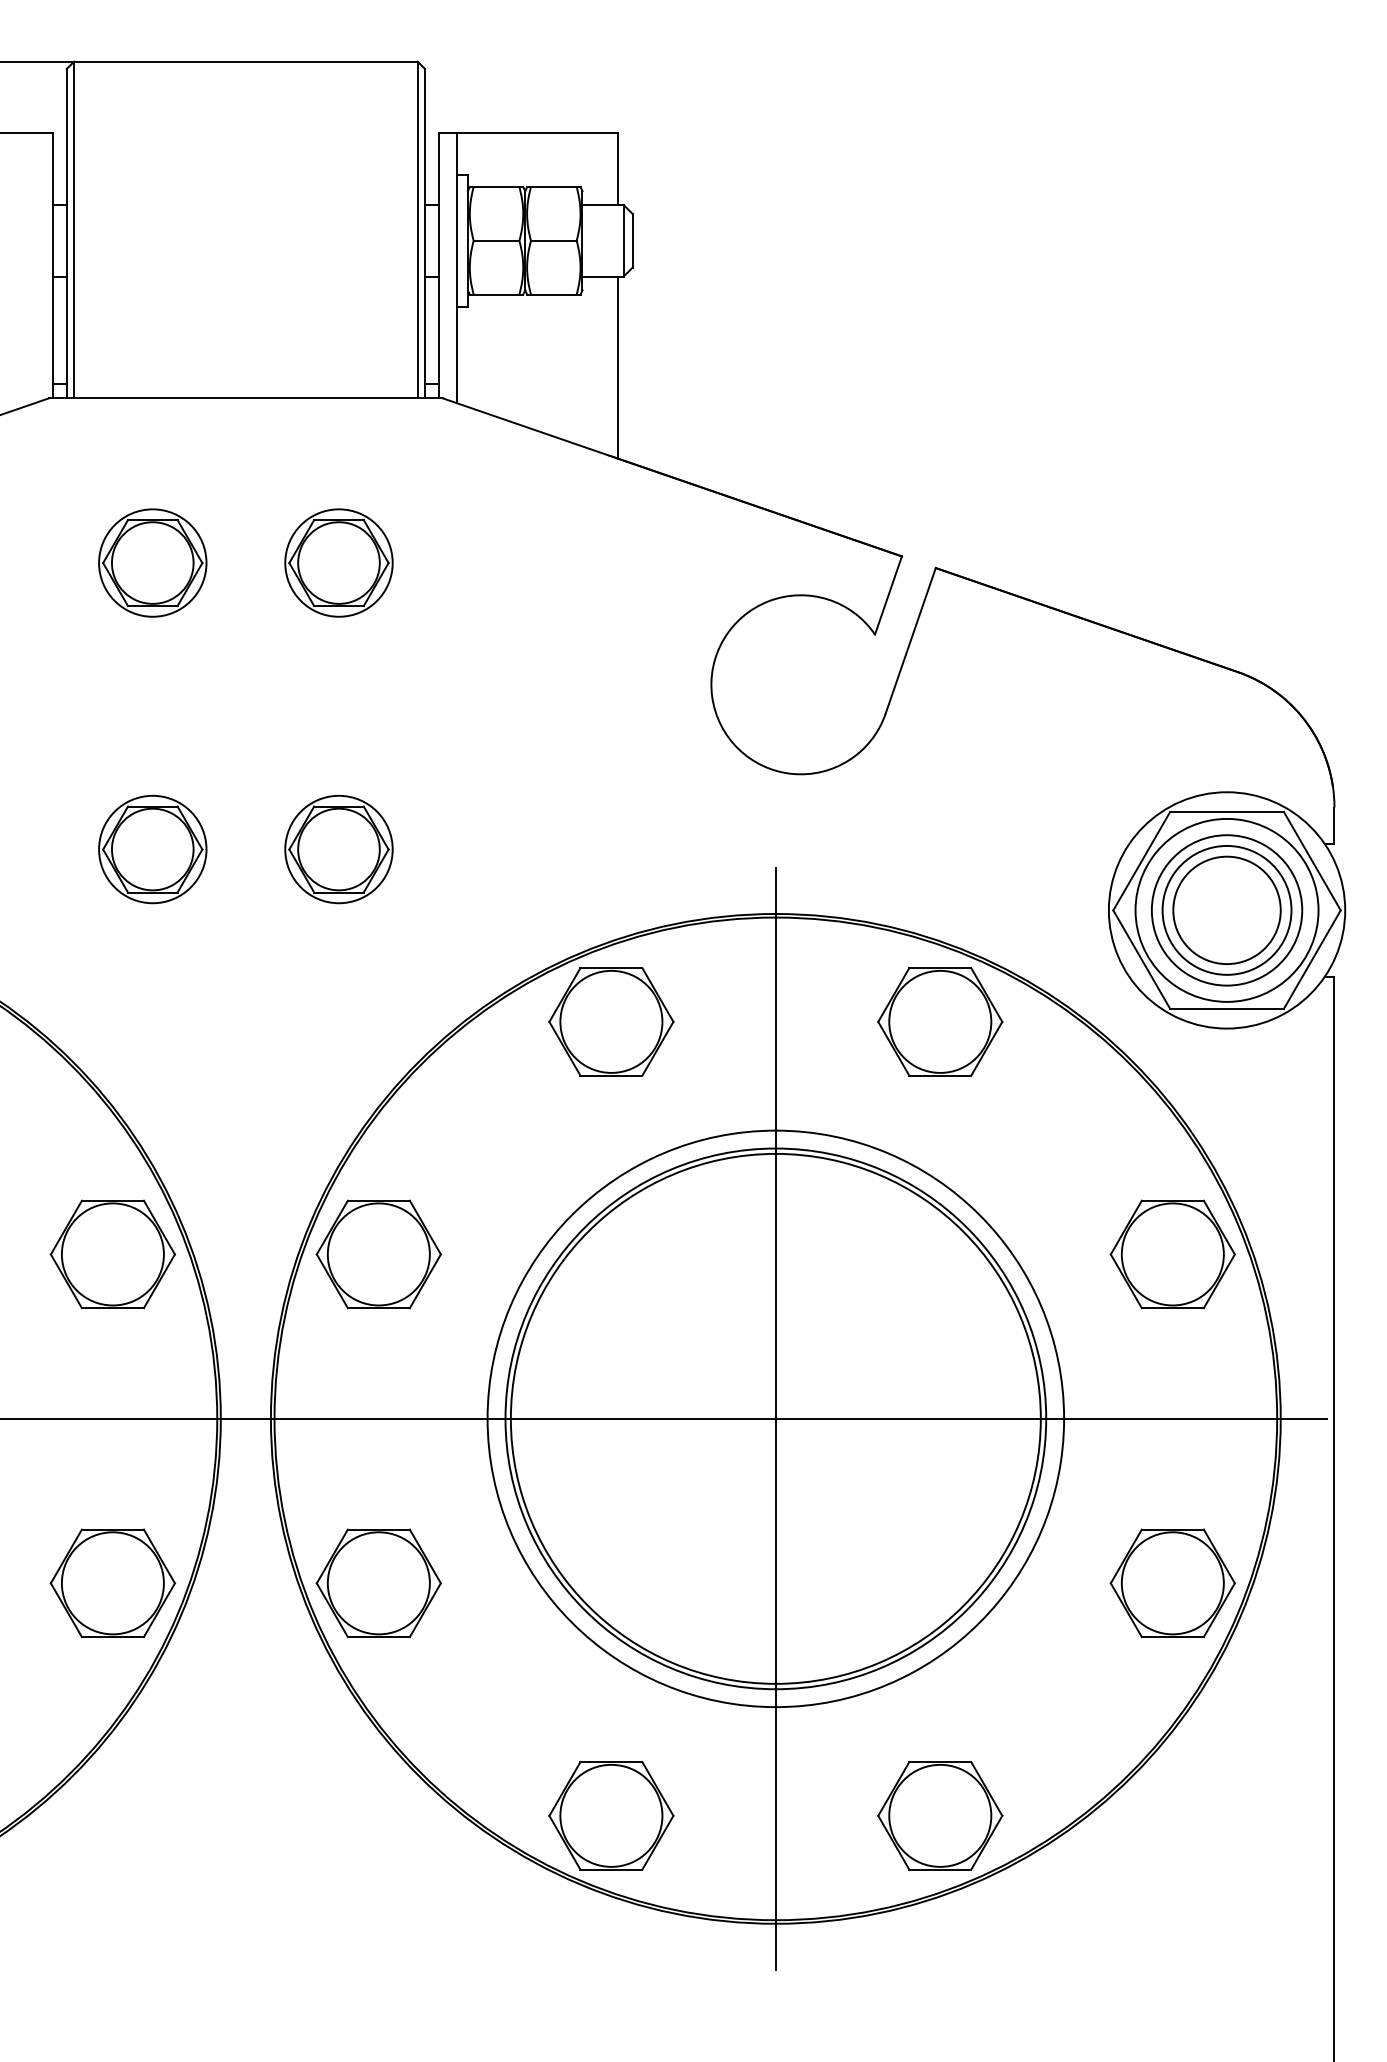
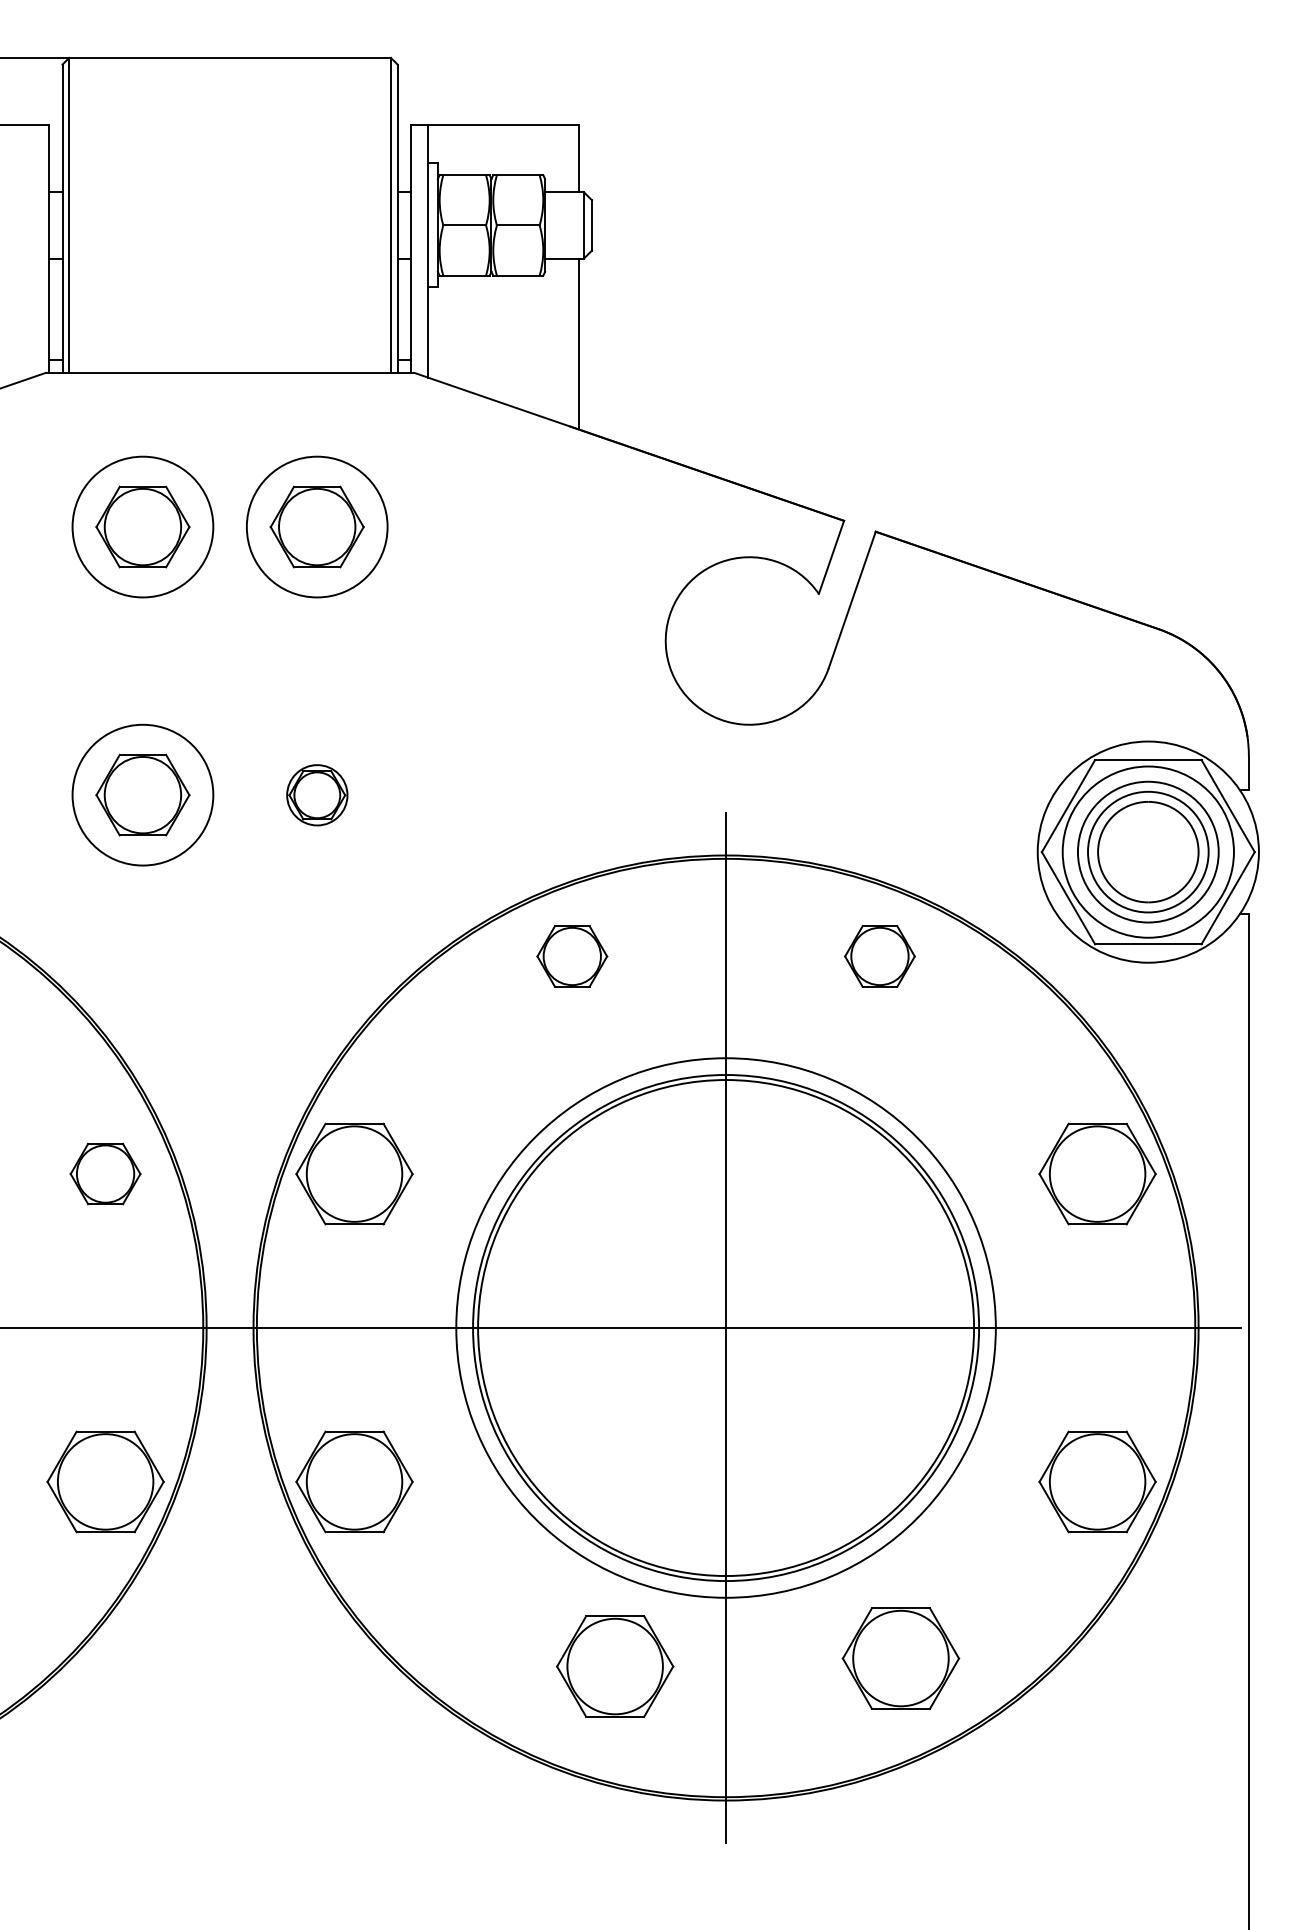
circle: (152, 562) -> (142, 526), size x1.4
circle: (338, 562) -> (316, 526), size x1.4
circle: (152, 848) -> (142, 794), size x1.4
part: (339, 849) -> (317, 795), size x0.6
part: (611, 1021) -> (572, 956), size x0.6
part: (939, 1021) -> (879, 956), size x0.6
part: (112, 1253) -> (105, 1173), size x0.6
part: (611, 1815) -> (615, 1666), moved
part: (939, 1815) -> (900, 1658), moved

